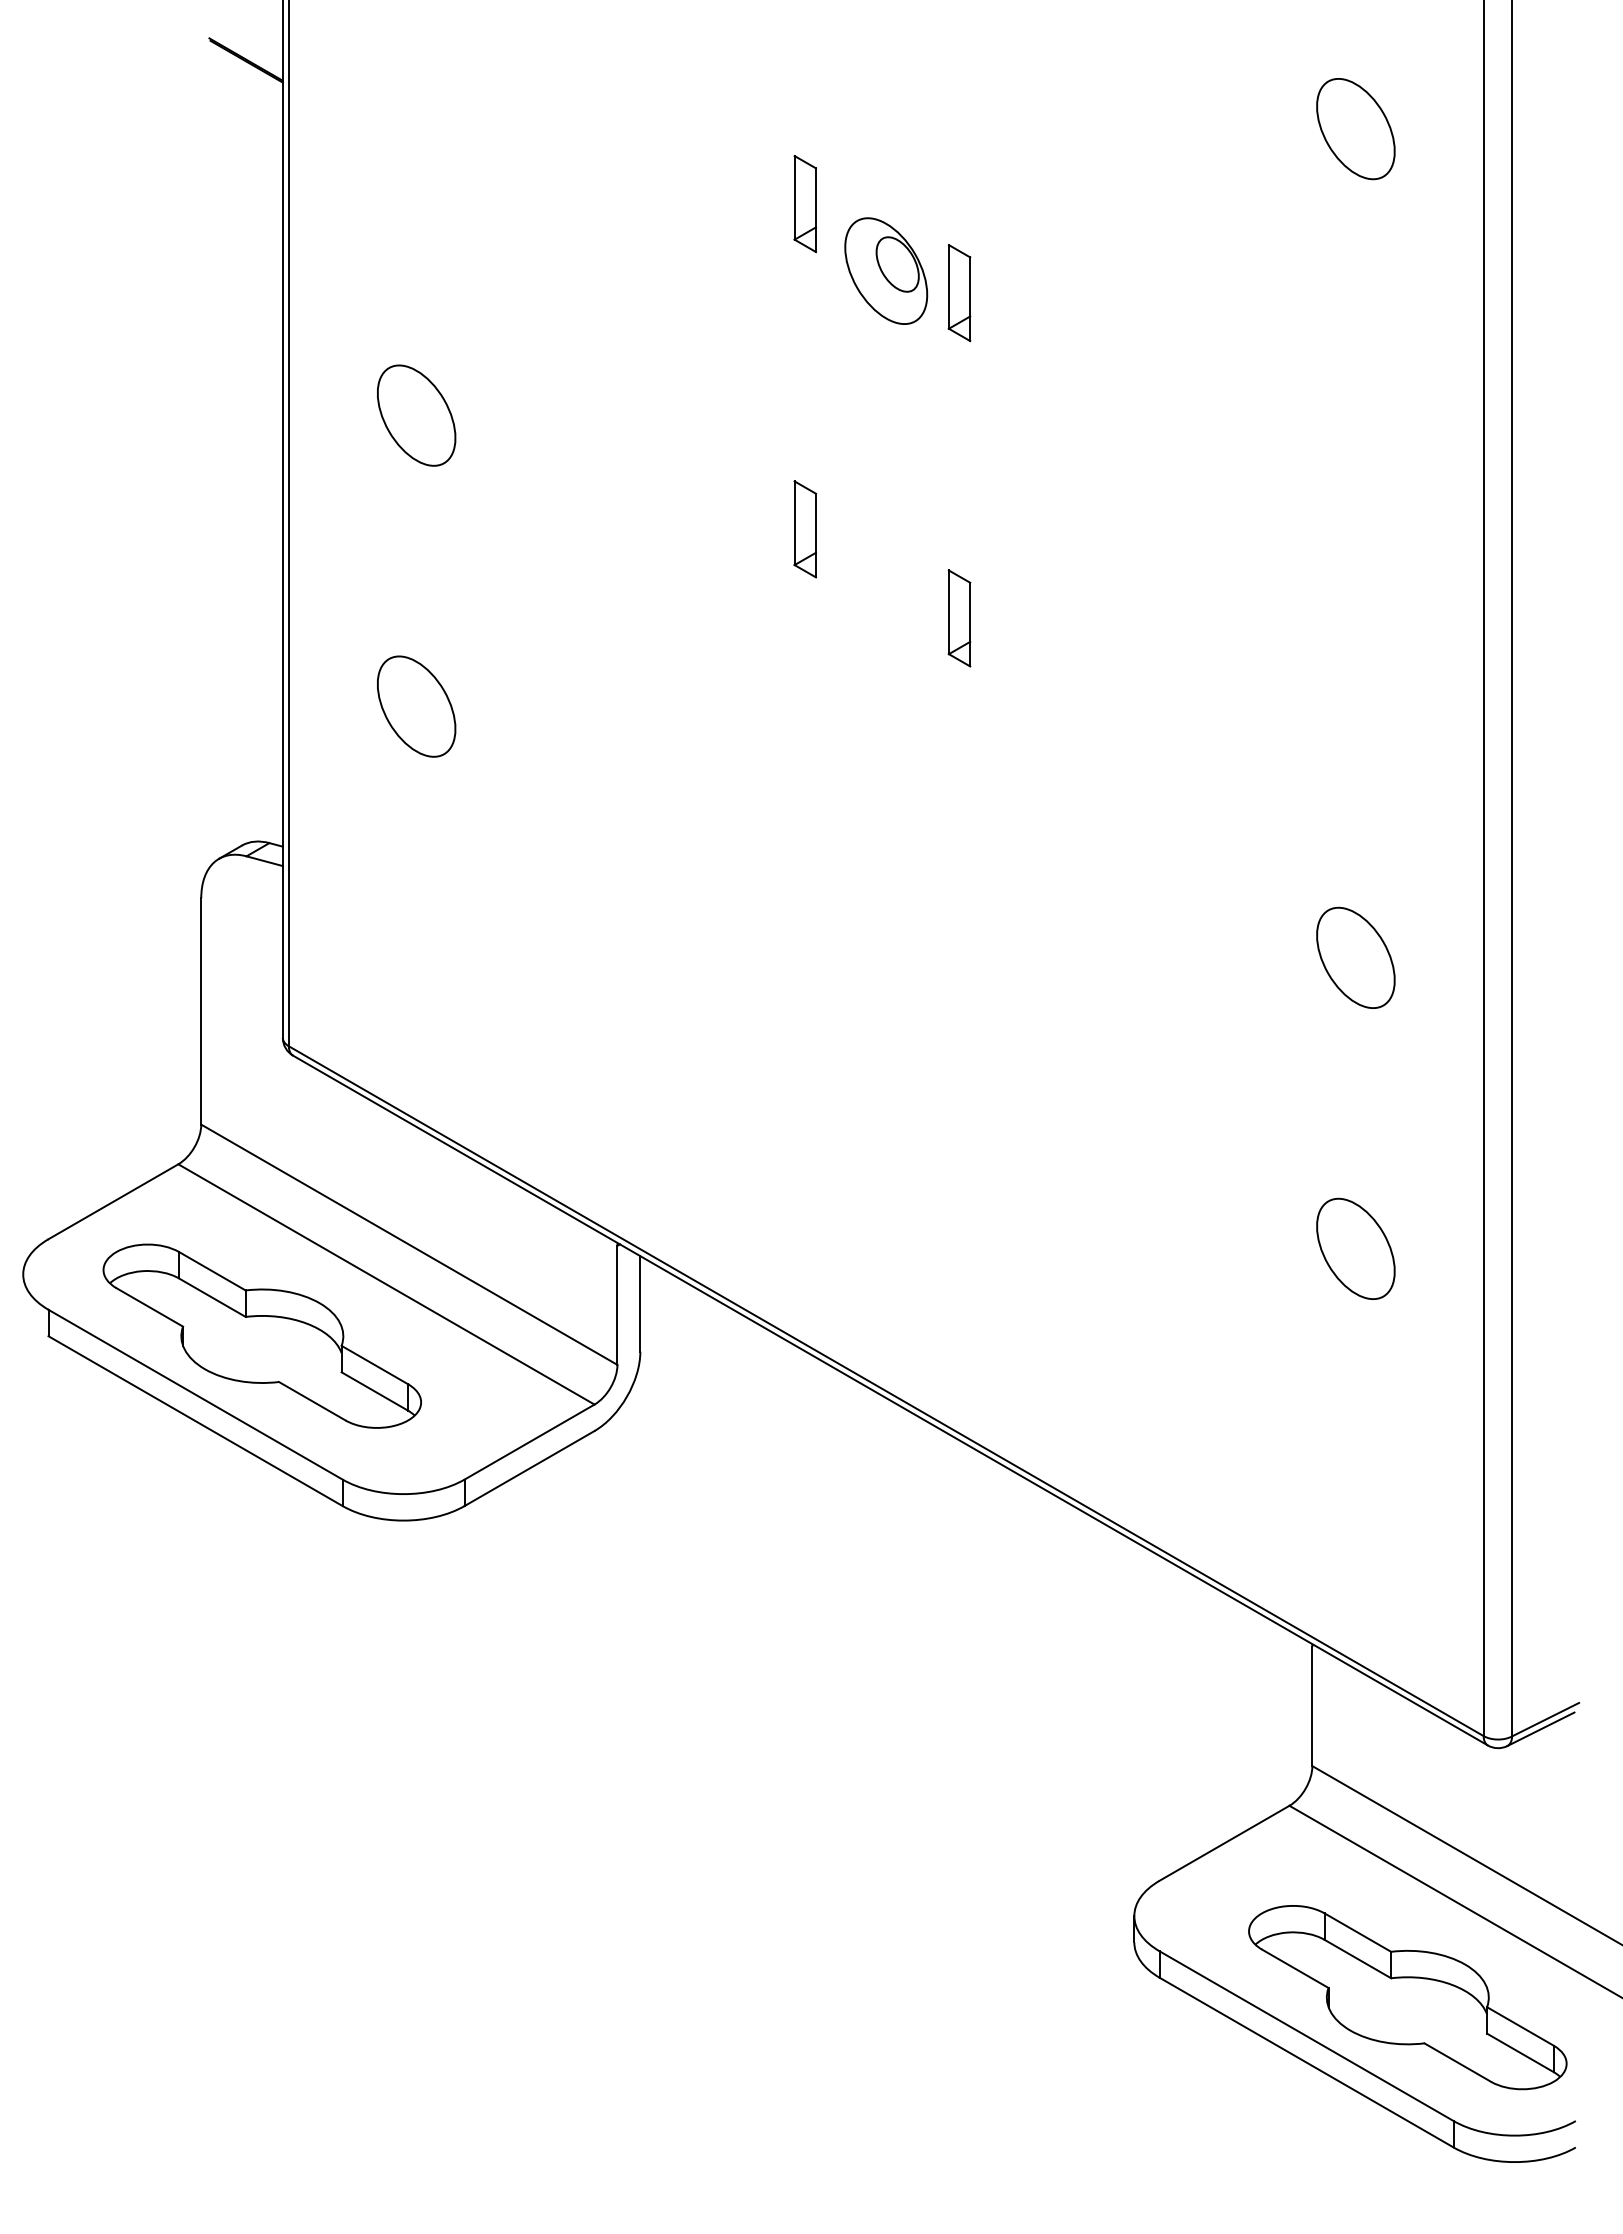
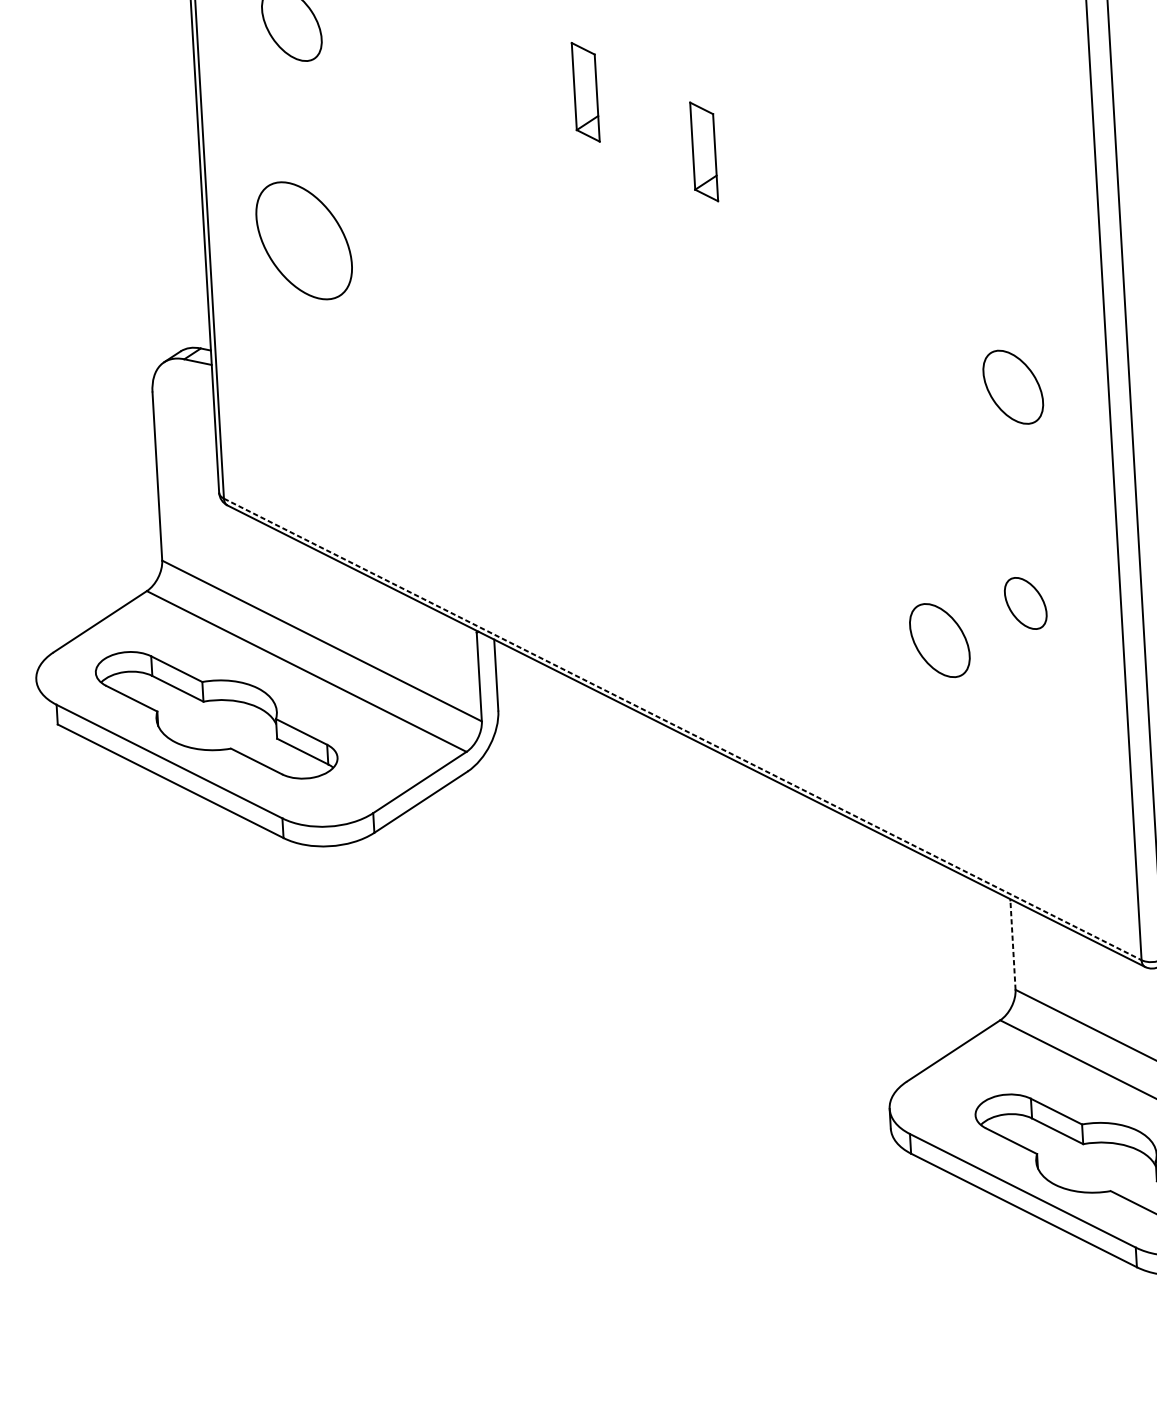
part: (804, 529) -> (585, 92), size x1.4
part: (959, 618) -> (704, 151), size x1.4
part: (416, 706) -> (304, 240), size x1.6
part: (1355, 1248) -> (1025, 603), size x0.7
part: (1237, 1291) -> (939, 640), added
line: (886, 1391) -> (682, 729), solid -> dashed
line: (1312, 1706) -> (1013, 945), solid -> dashed

